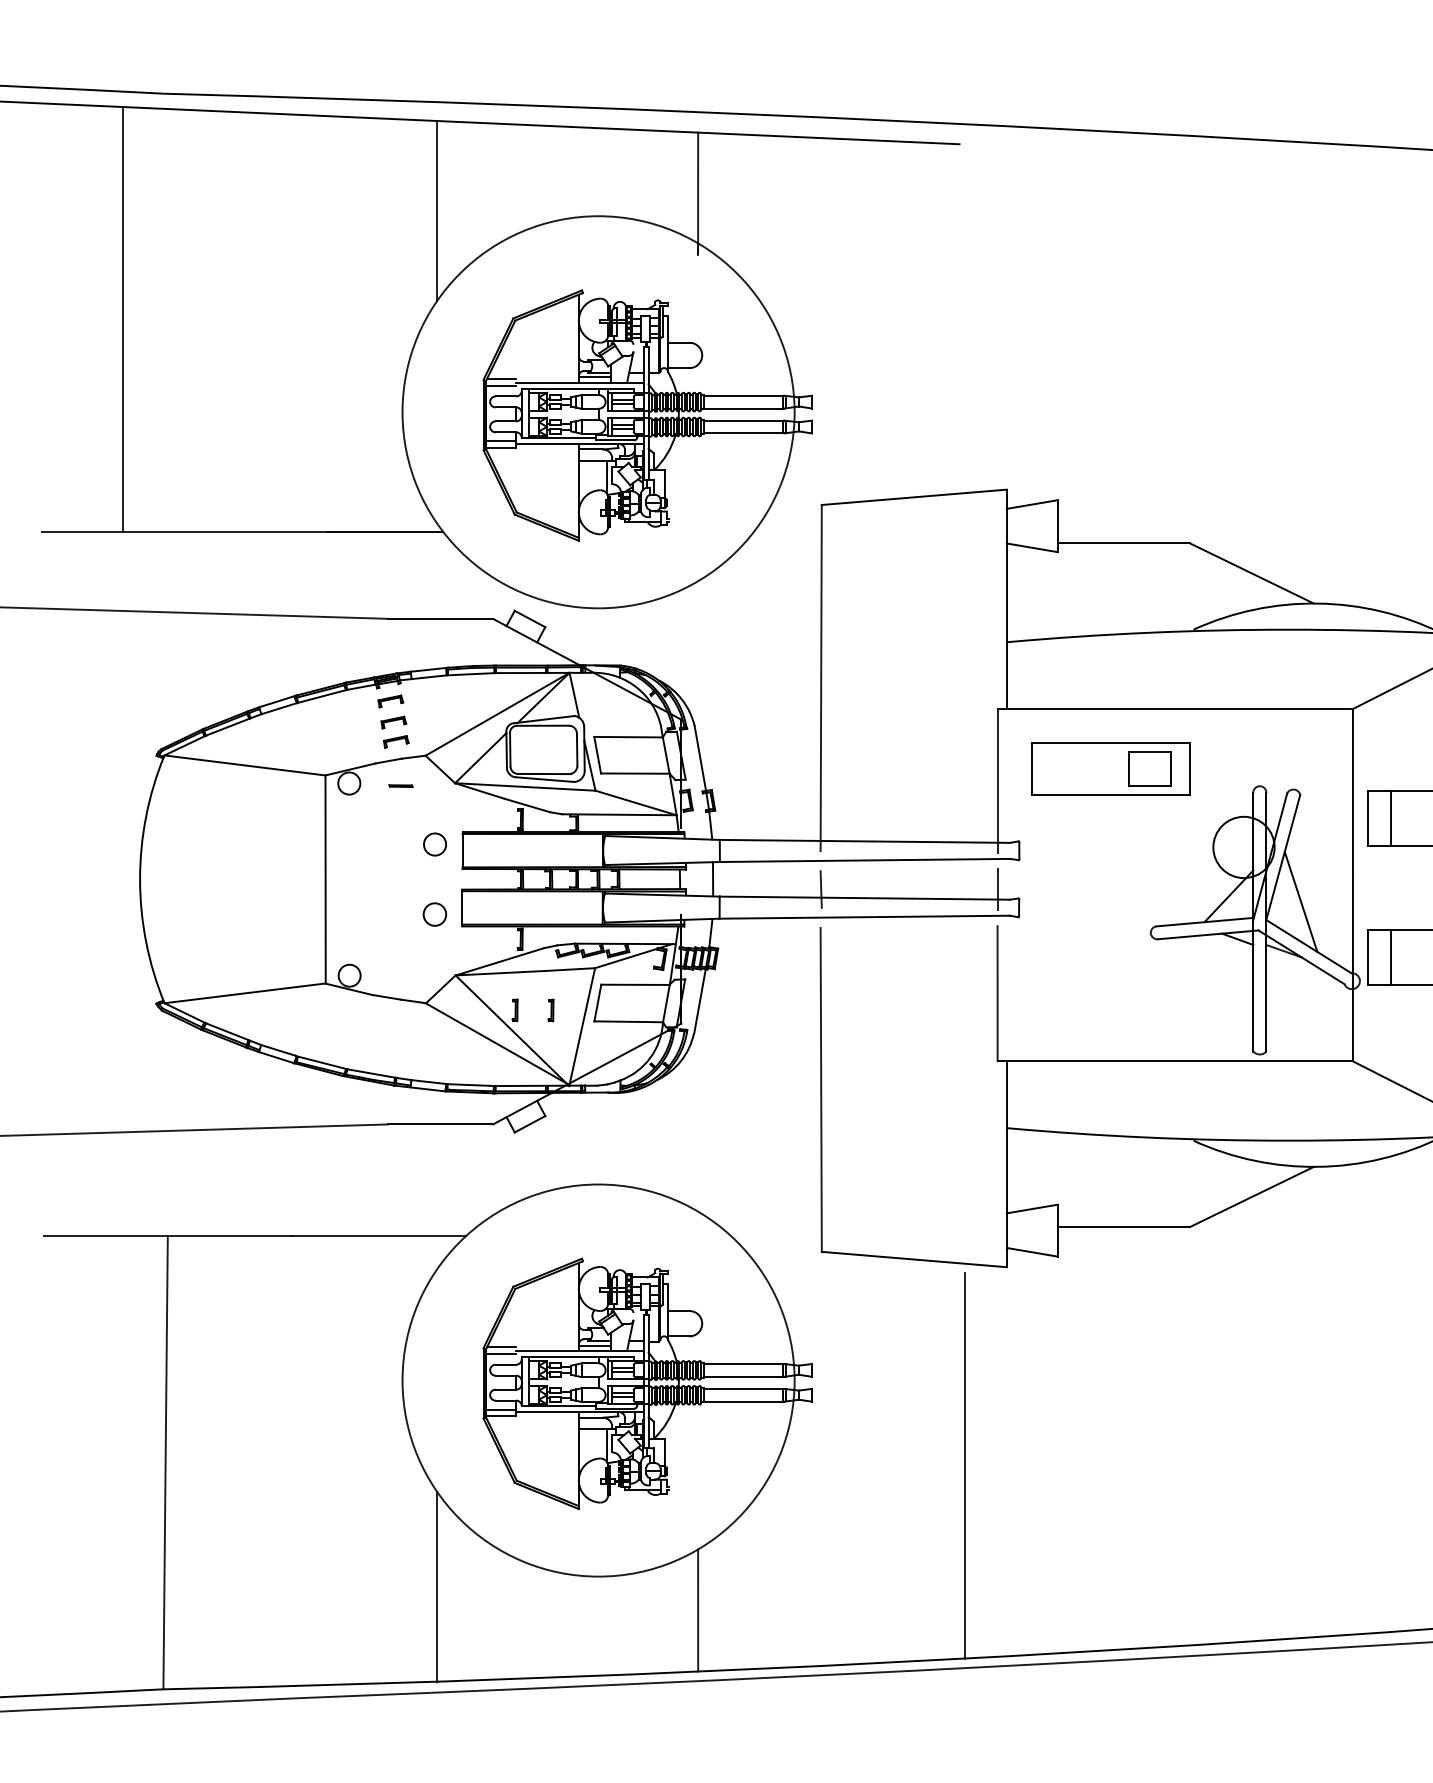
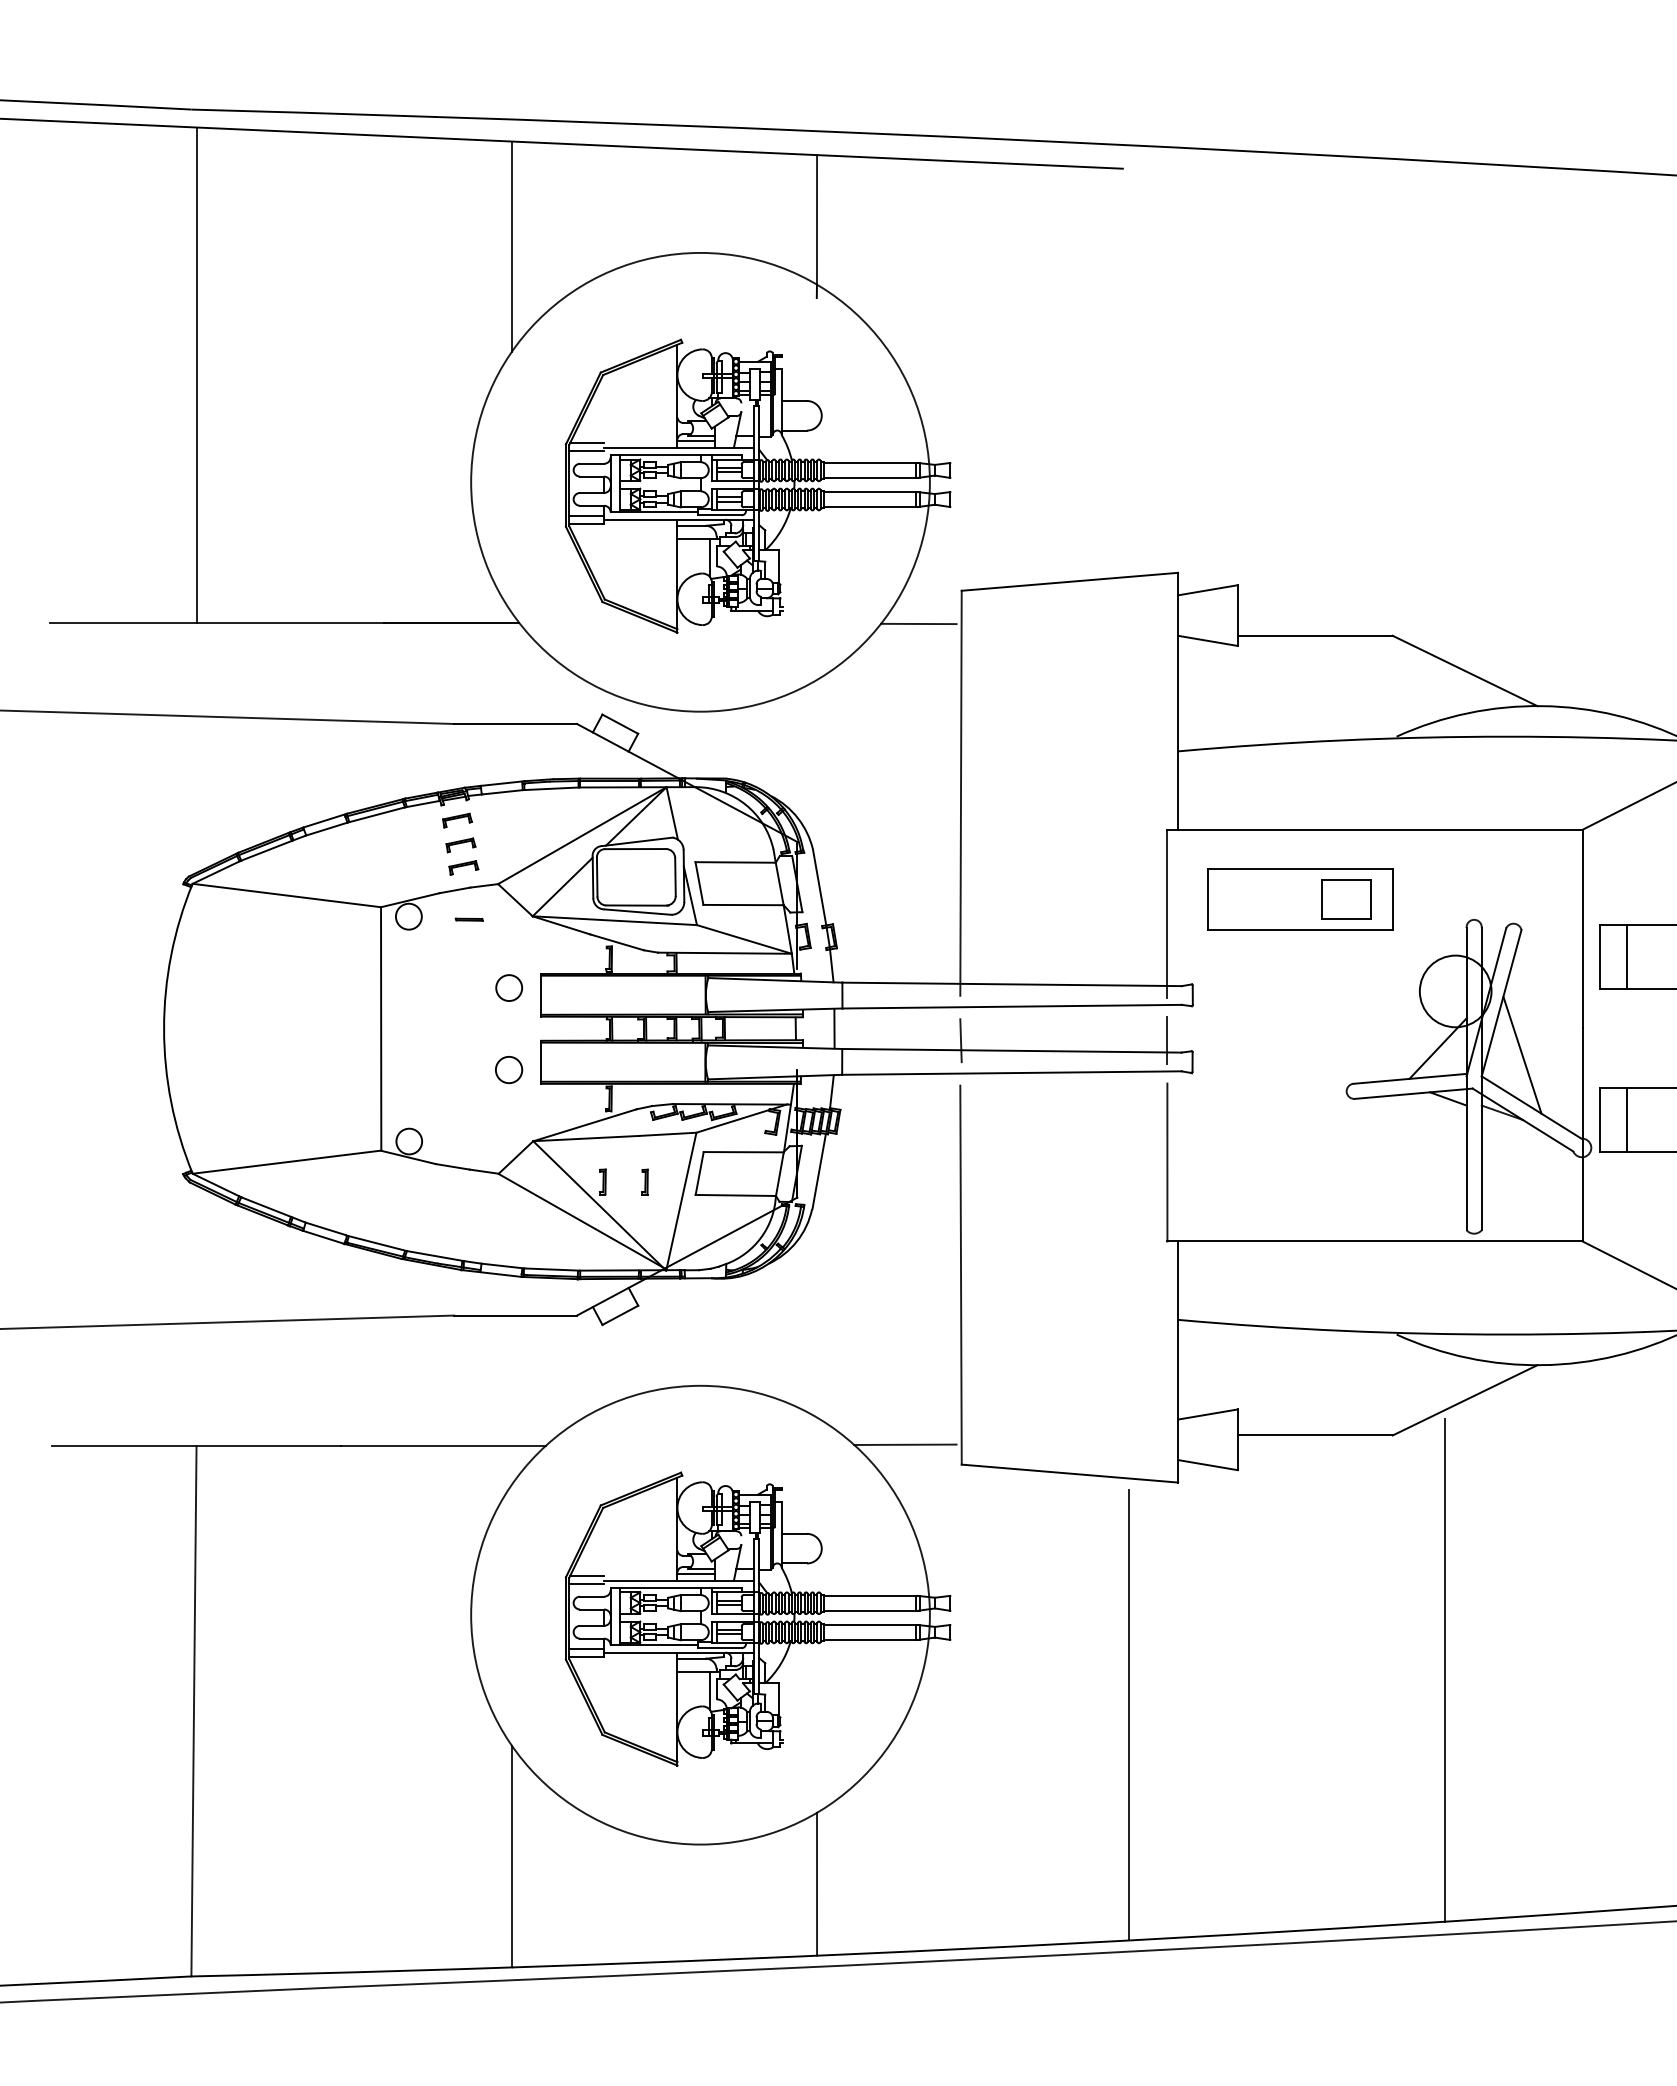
line: (123, 320) -> (197, 374), moved
line: (784, 533) -> (918, 624), added
line: (773, 1234) -> (905, 1444), added
line: (1234, 1427) -> (1444, 1670), added

